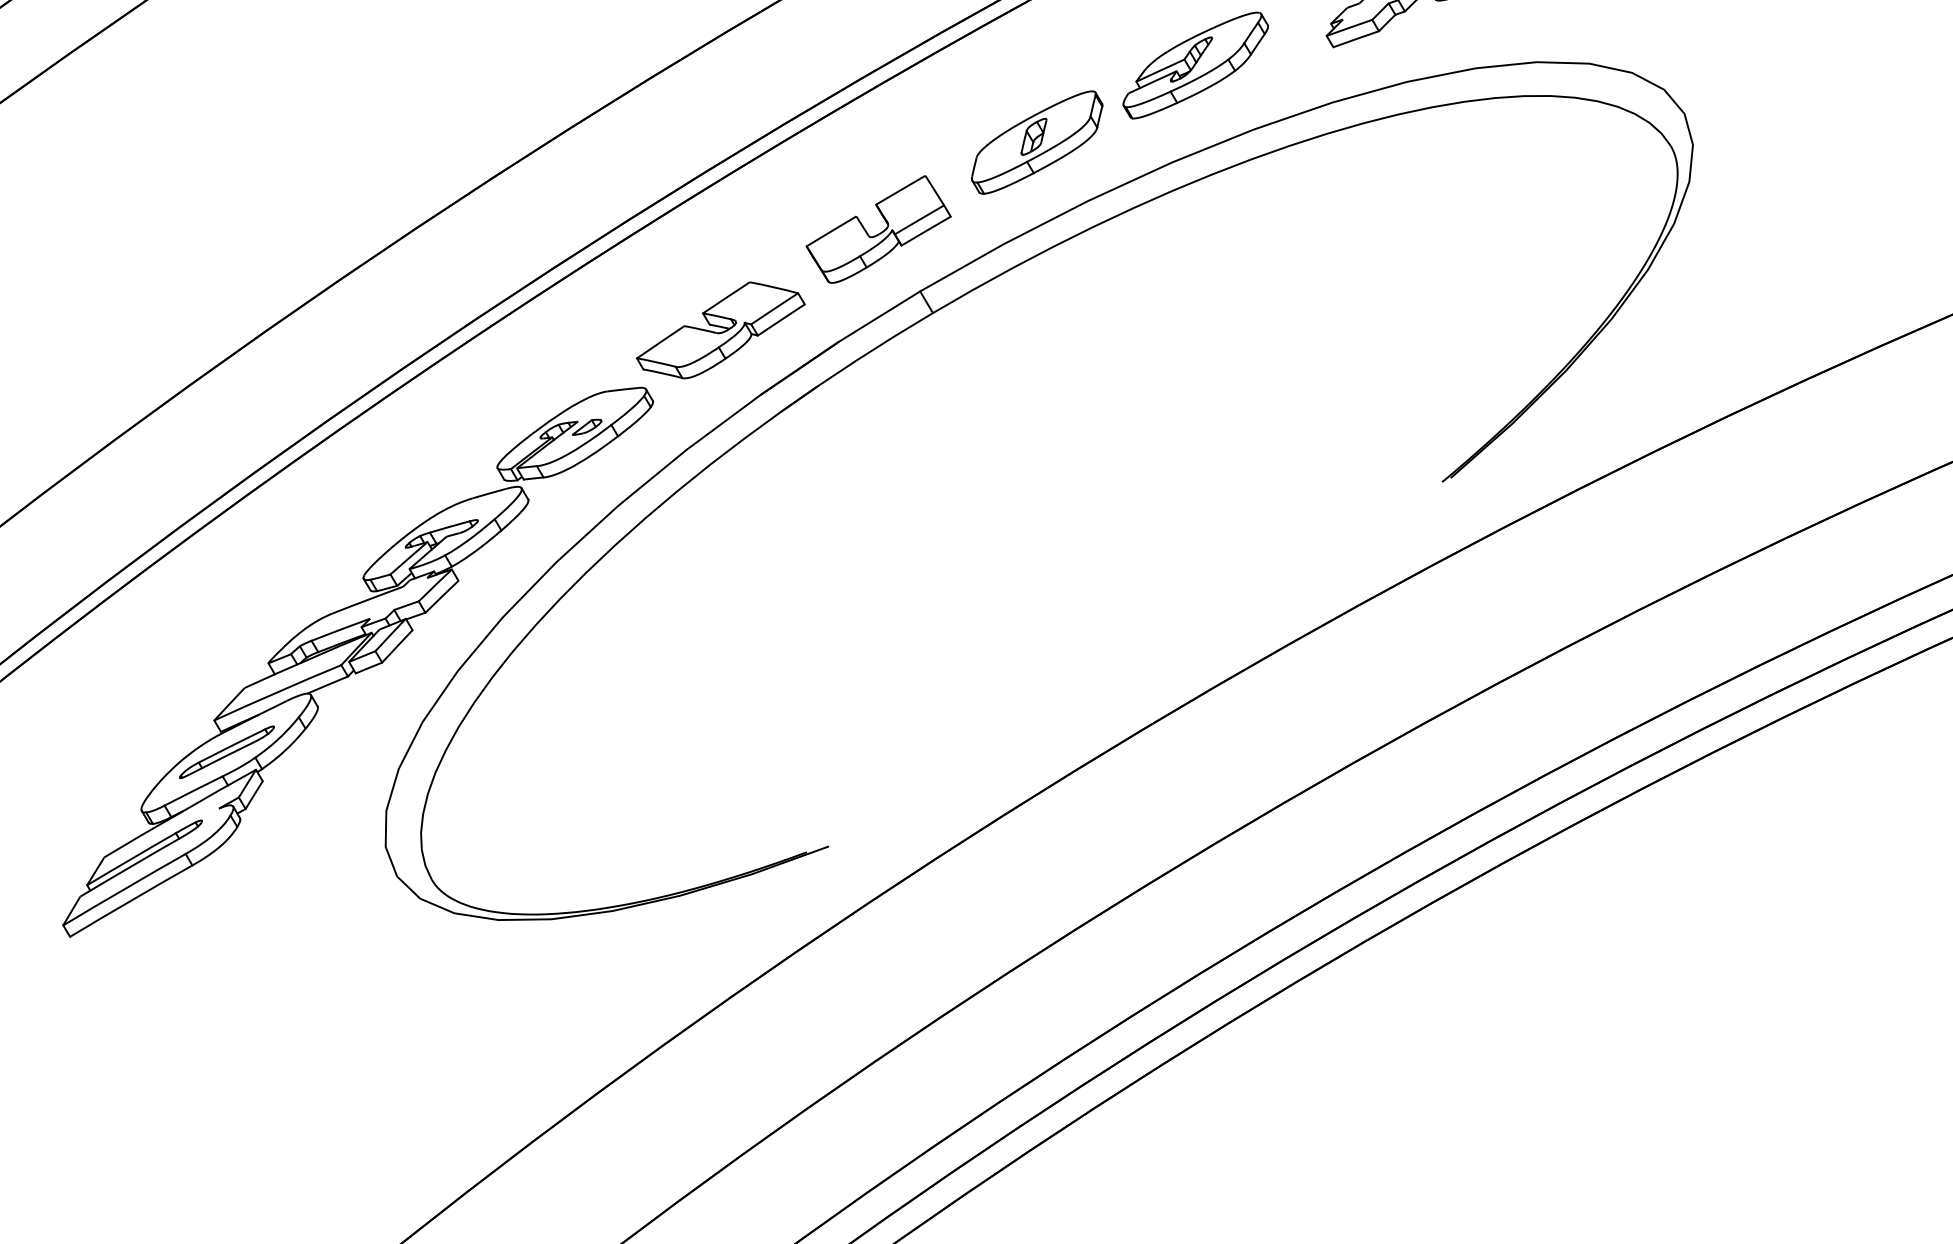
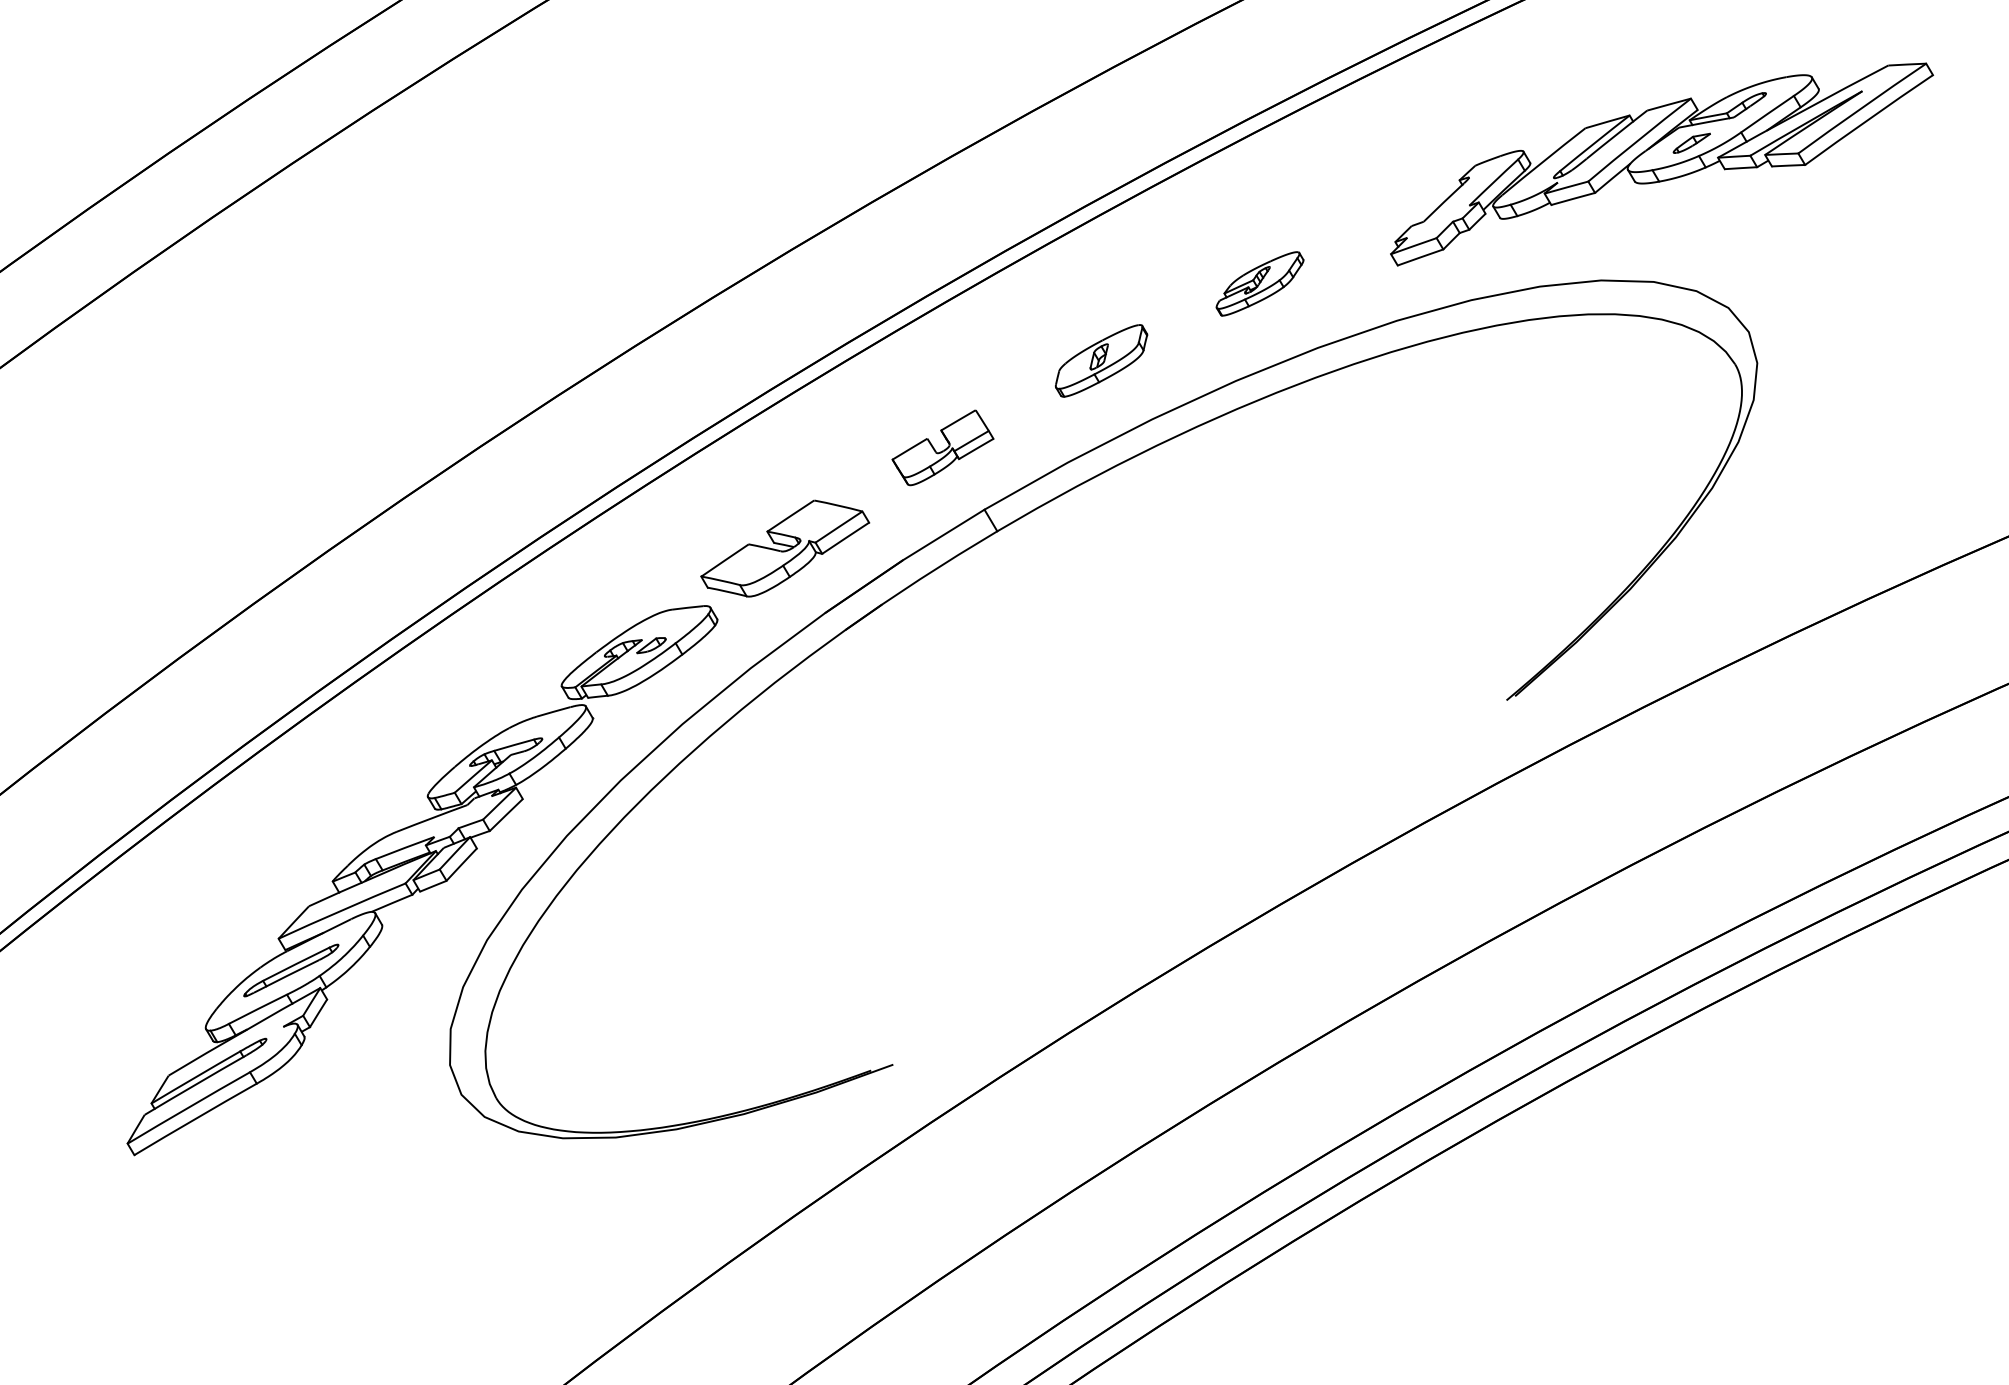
part: (1195, 65) -> (1259, 283), size x0.6
part: (1037, 142) -> (1101, 360), size x0.7
part: (878, 229) -> (942, 447), size x0.7

